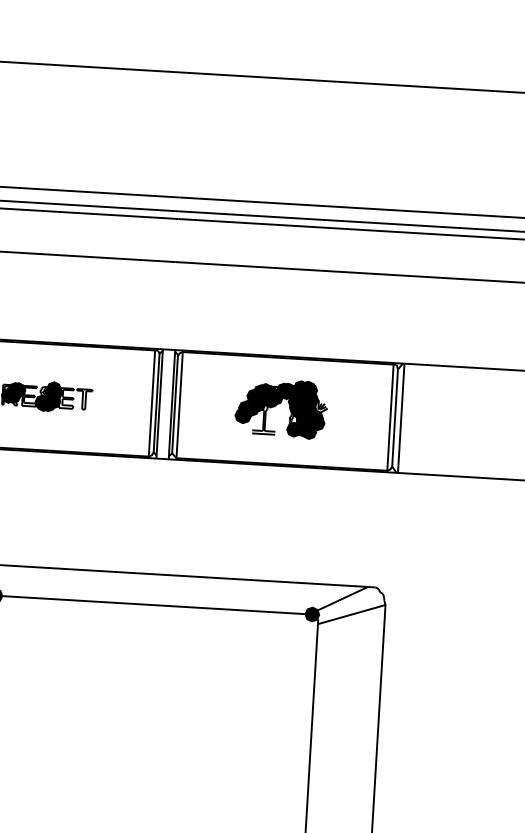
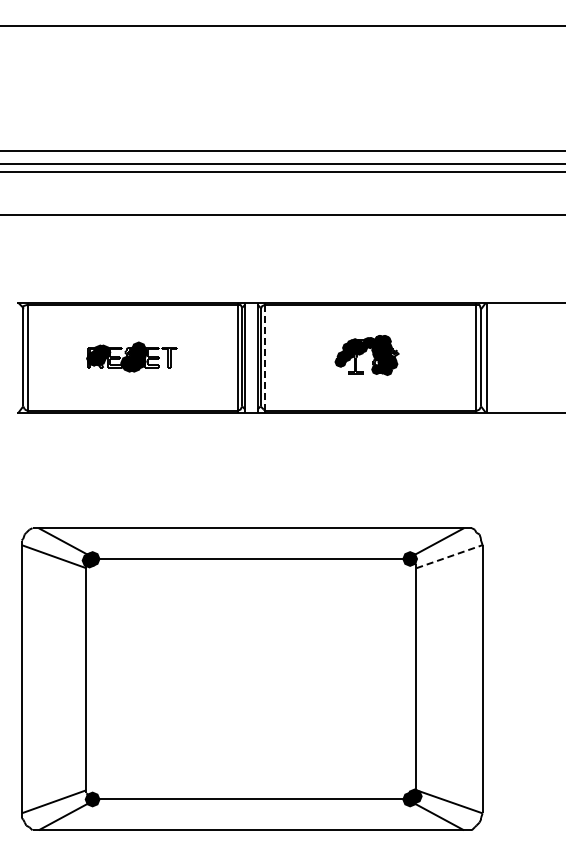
line: (179, 404) -> (265, 357), solid -> dashed
part: (280, 408) -> (366, 355), size x0.7
line: (351, 614) -> (449, 556), solid -> dashed

